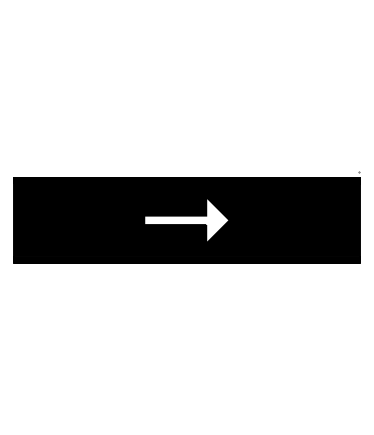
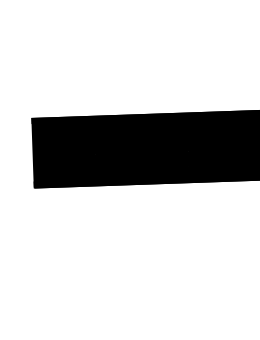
fill: (186, 219) -> (172, 147), added

